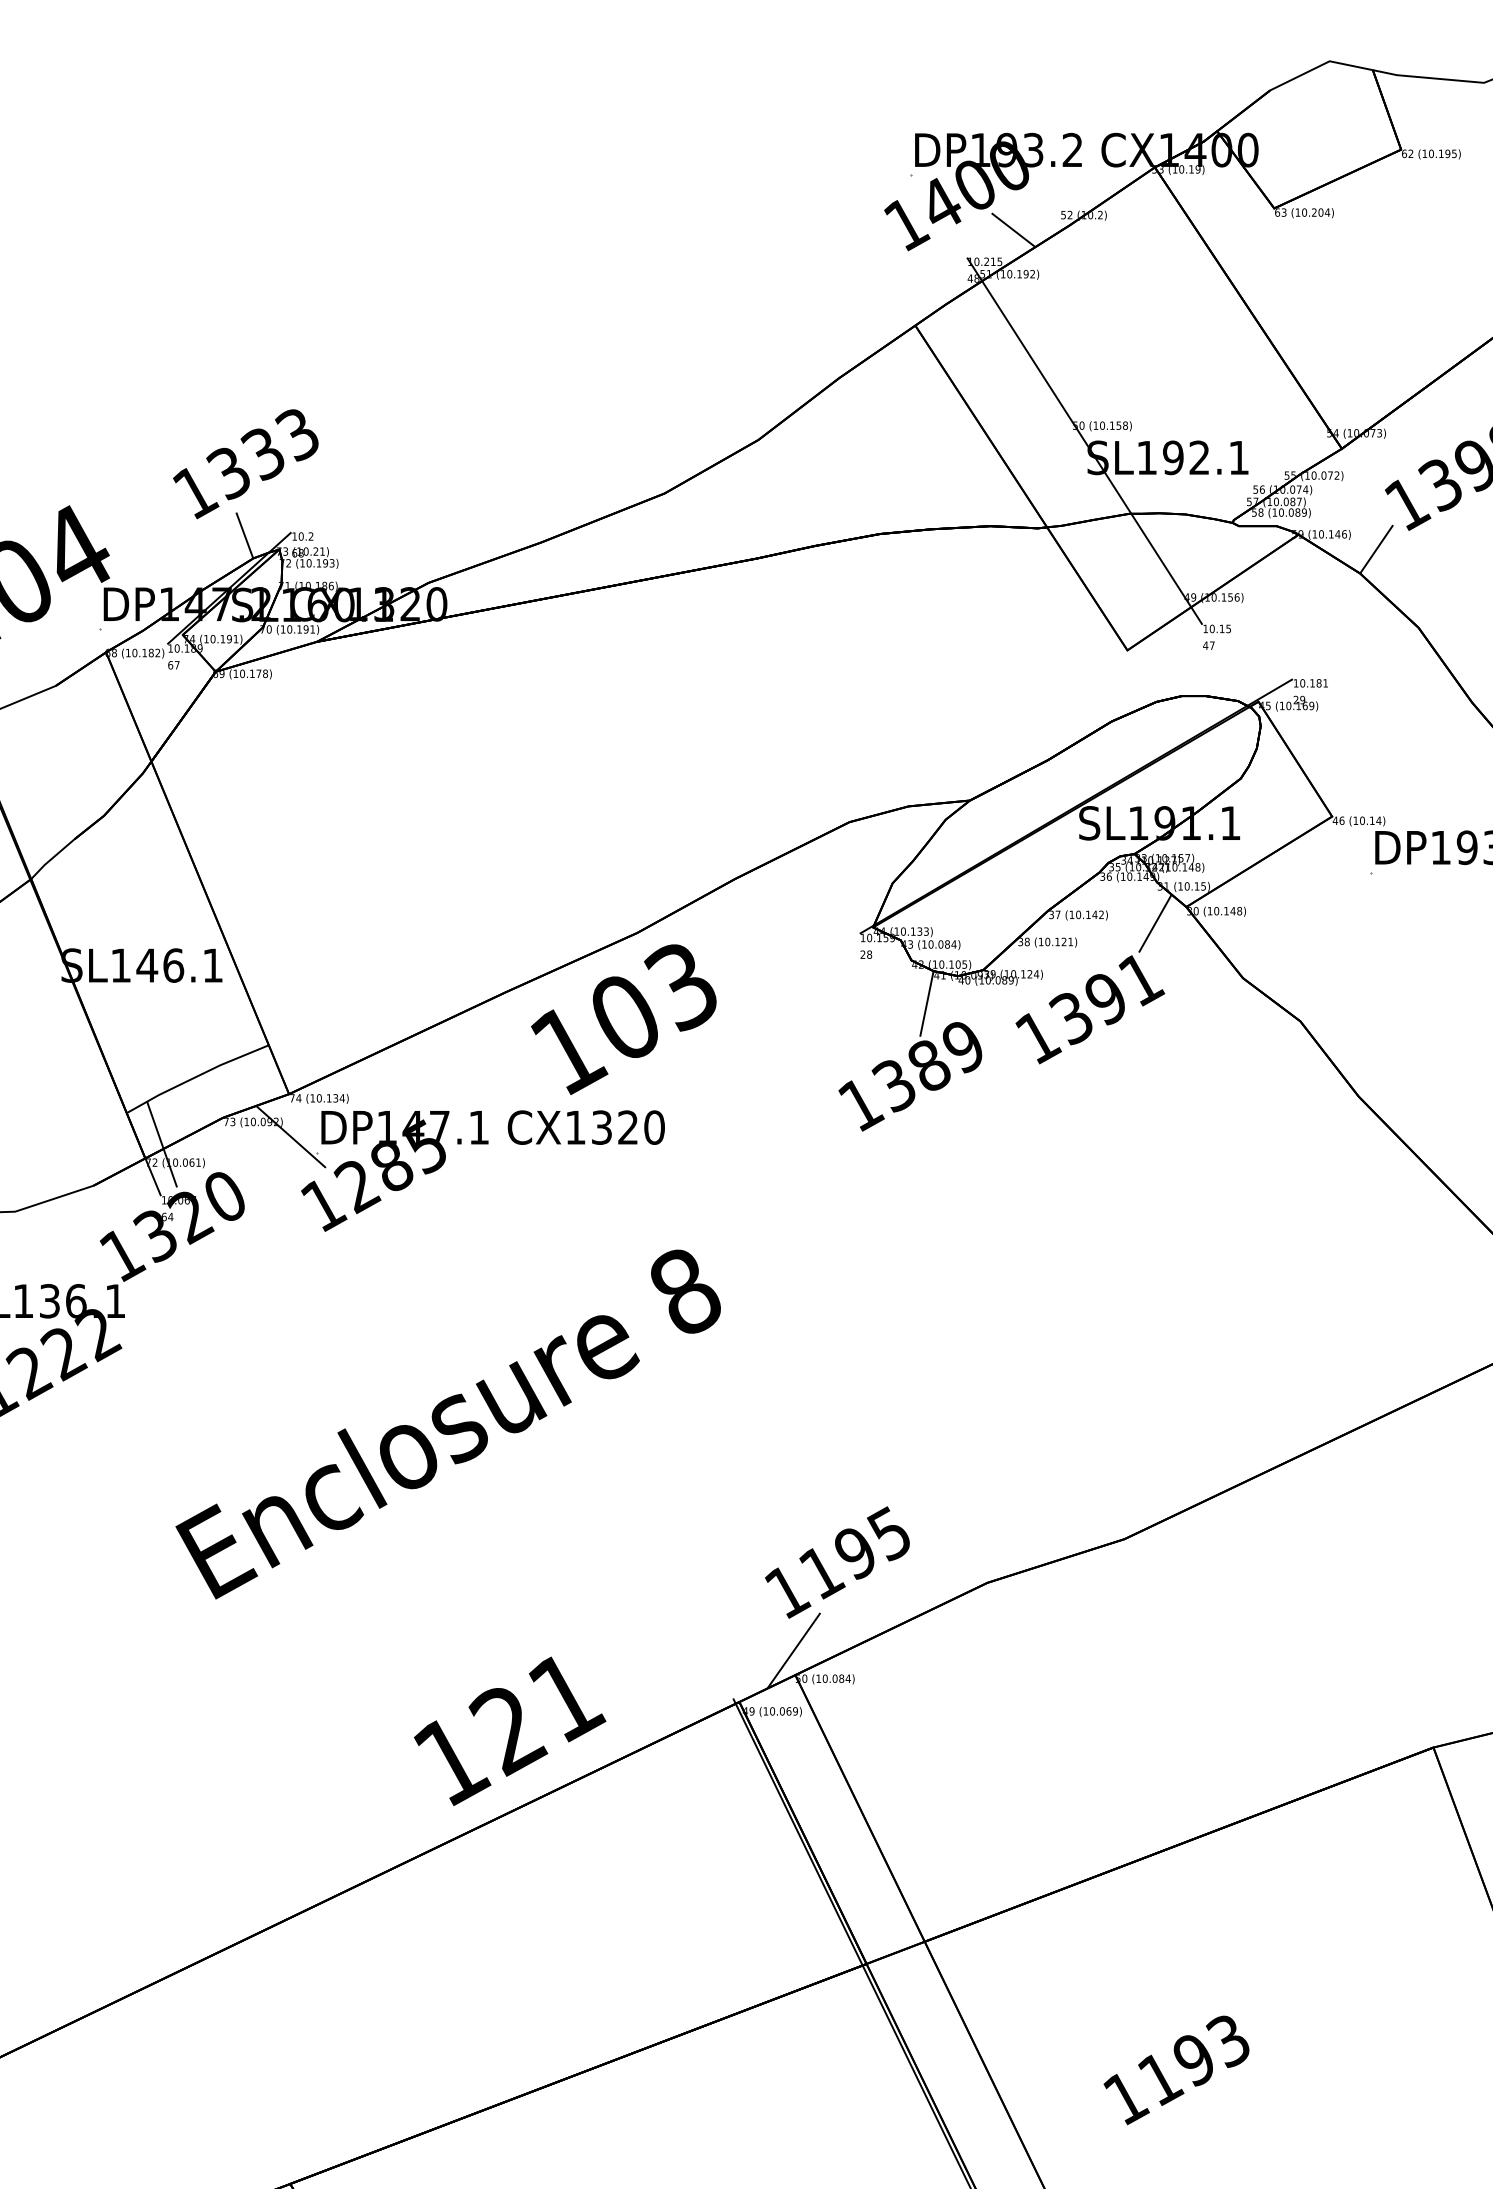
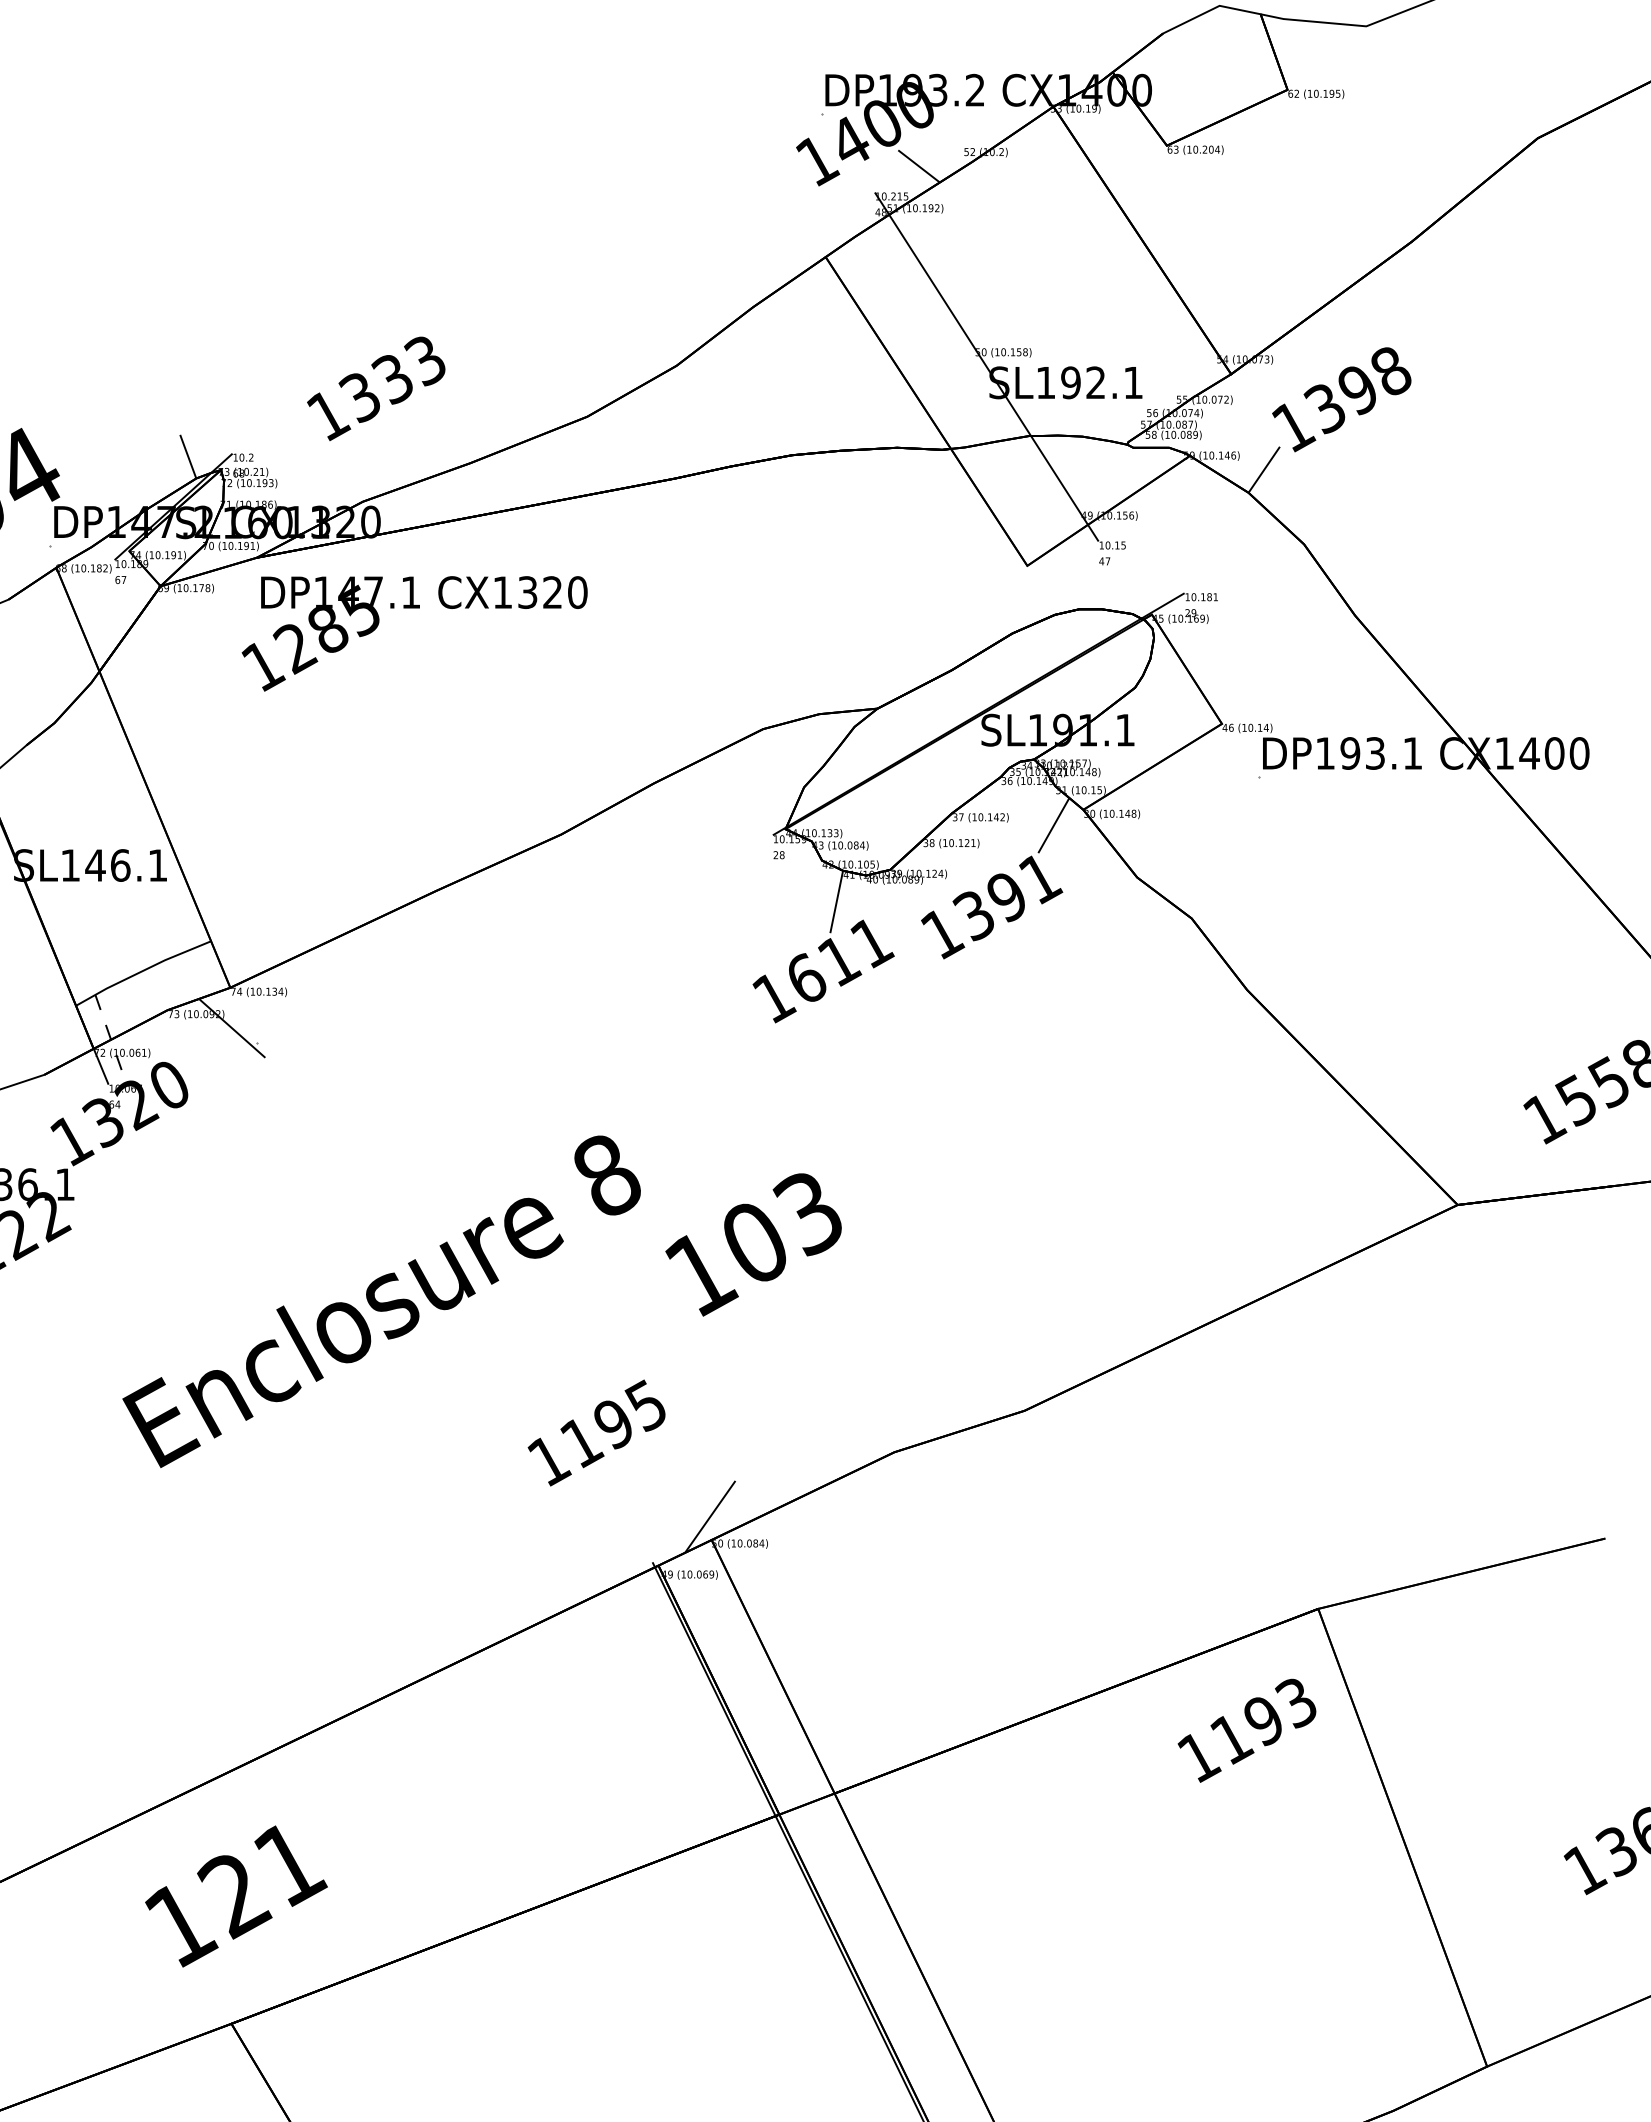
text: (246, 463) -> (376, 388), moved
text: (623, 1019) -> (753, 1244), moved
text: (929, 1067) -> (839, 962), 1389 -> 1611
line: (161, 1145) -> (109, 1036), solid -> dashed
text: (482, 1170) -> (414, 633), moved
text: (837, 1561) -> (596, 1432), moved
text: (510, 1731) -> (236, 1896), moved
text: (1175, 2070) -> (1246, 1730), moved

